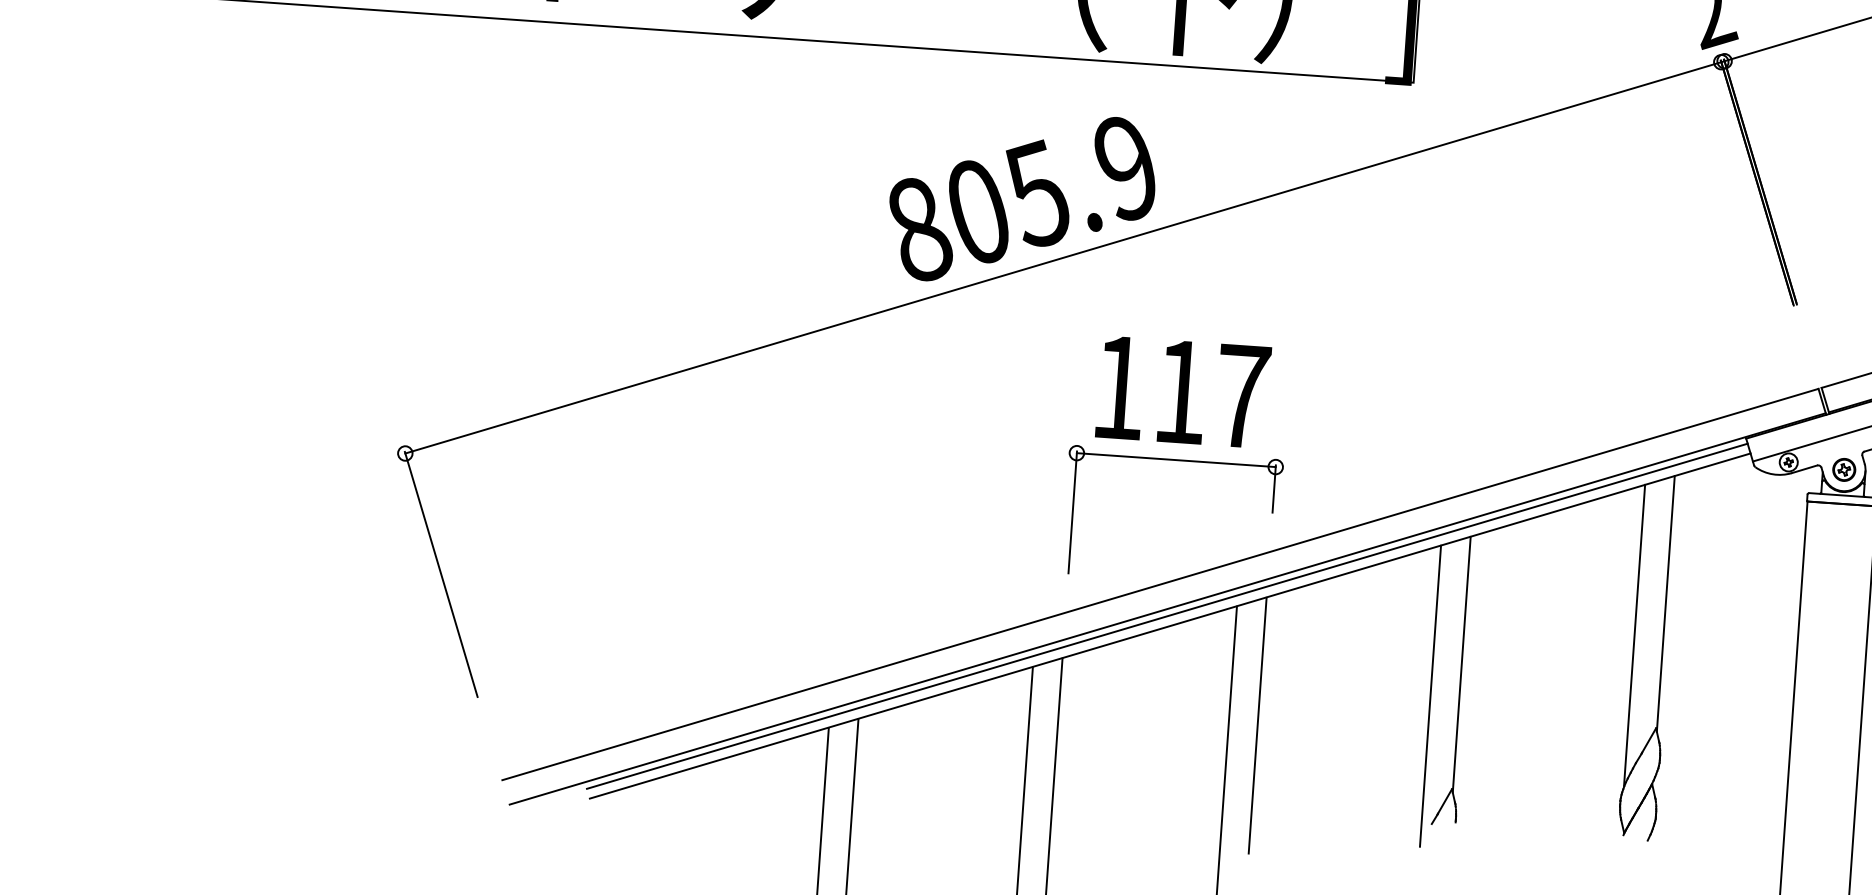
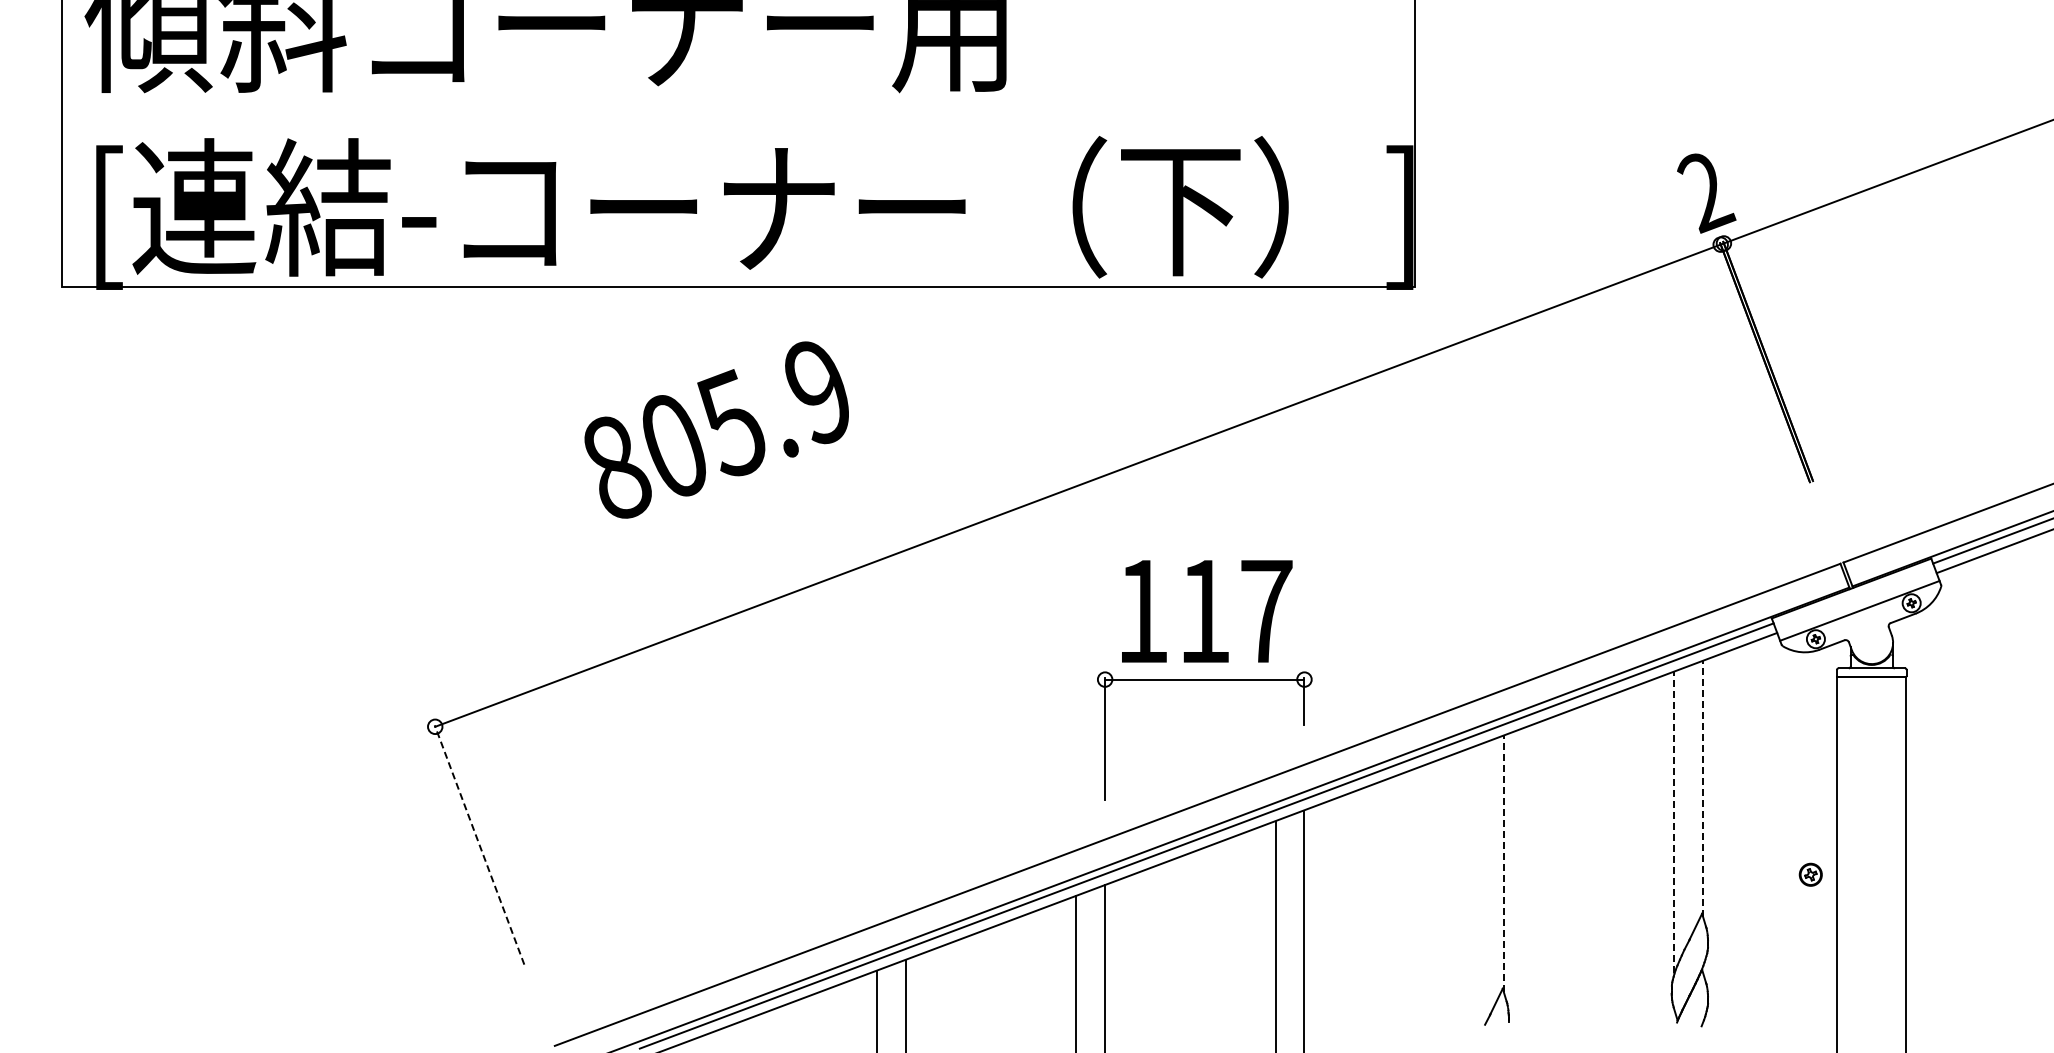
text: (1021, 198) -> (716, 429), moved
part: (1843, 469) -> (1810, 874), moved
line: (441, 574) -> (479, 844), solid -> dashed
line: (1666, 603) -> (1703, 788), solid -> dashed
line: (1634, 635) -> (1674, 822), solid -> dashed
line: (1461, 664) -> (1503, 863), solid -> dashed
line: (1430, 696) -> (1474, 897), removed

